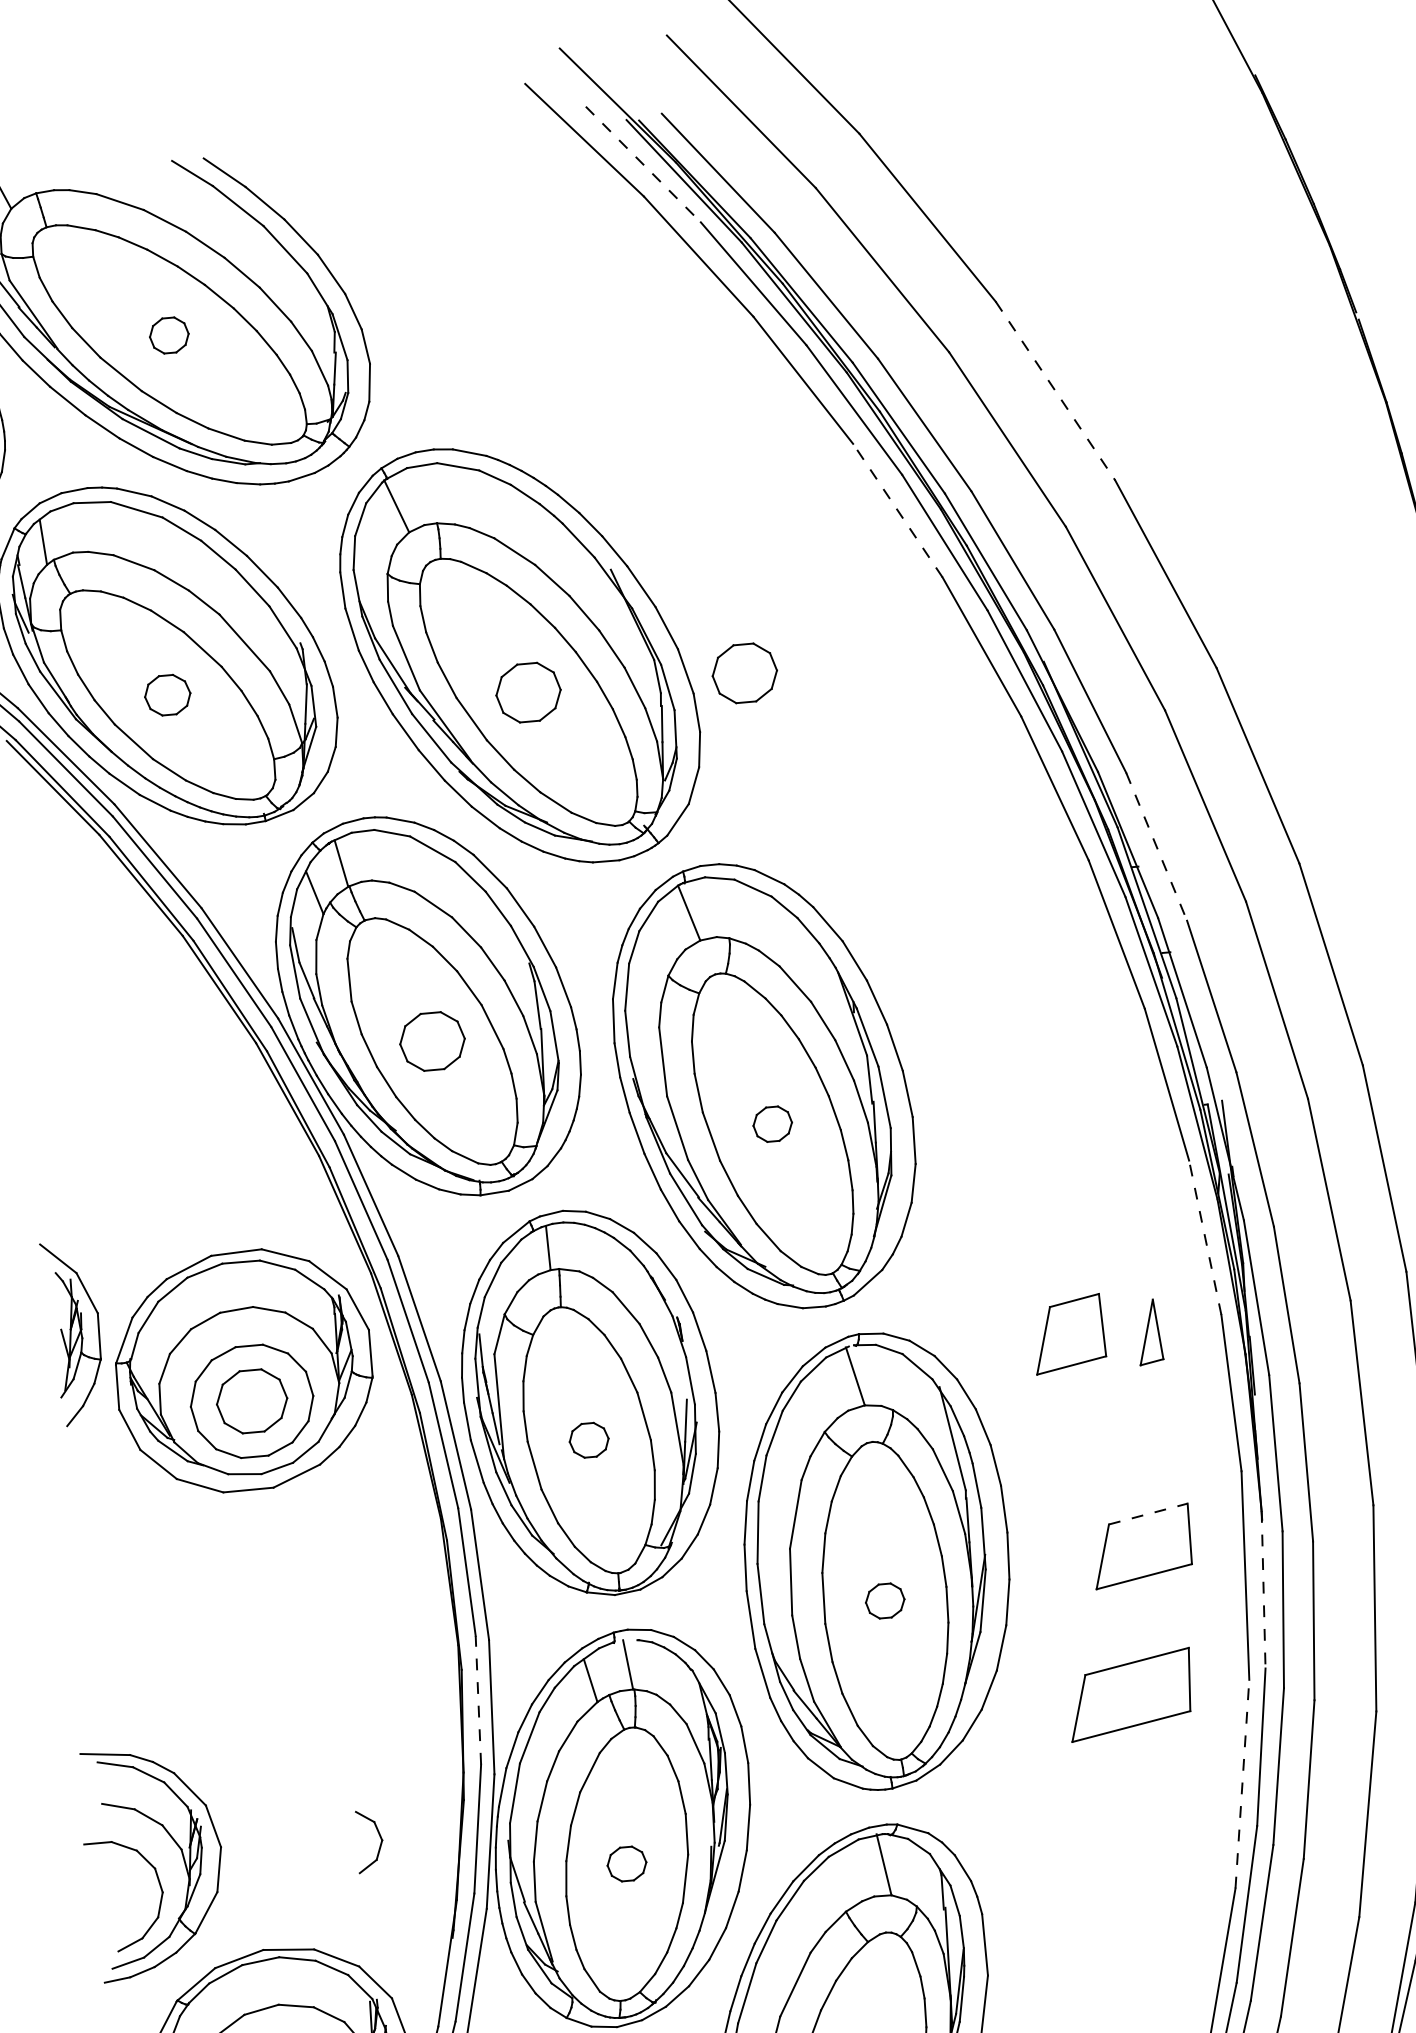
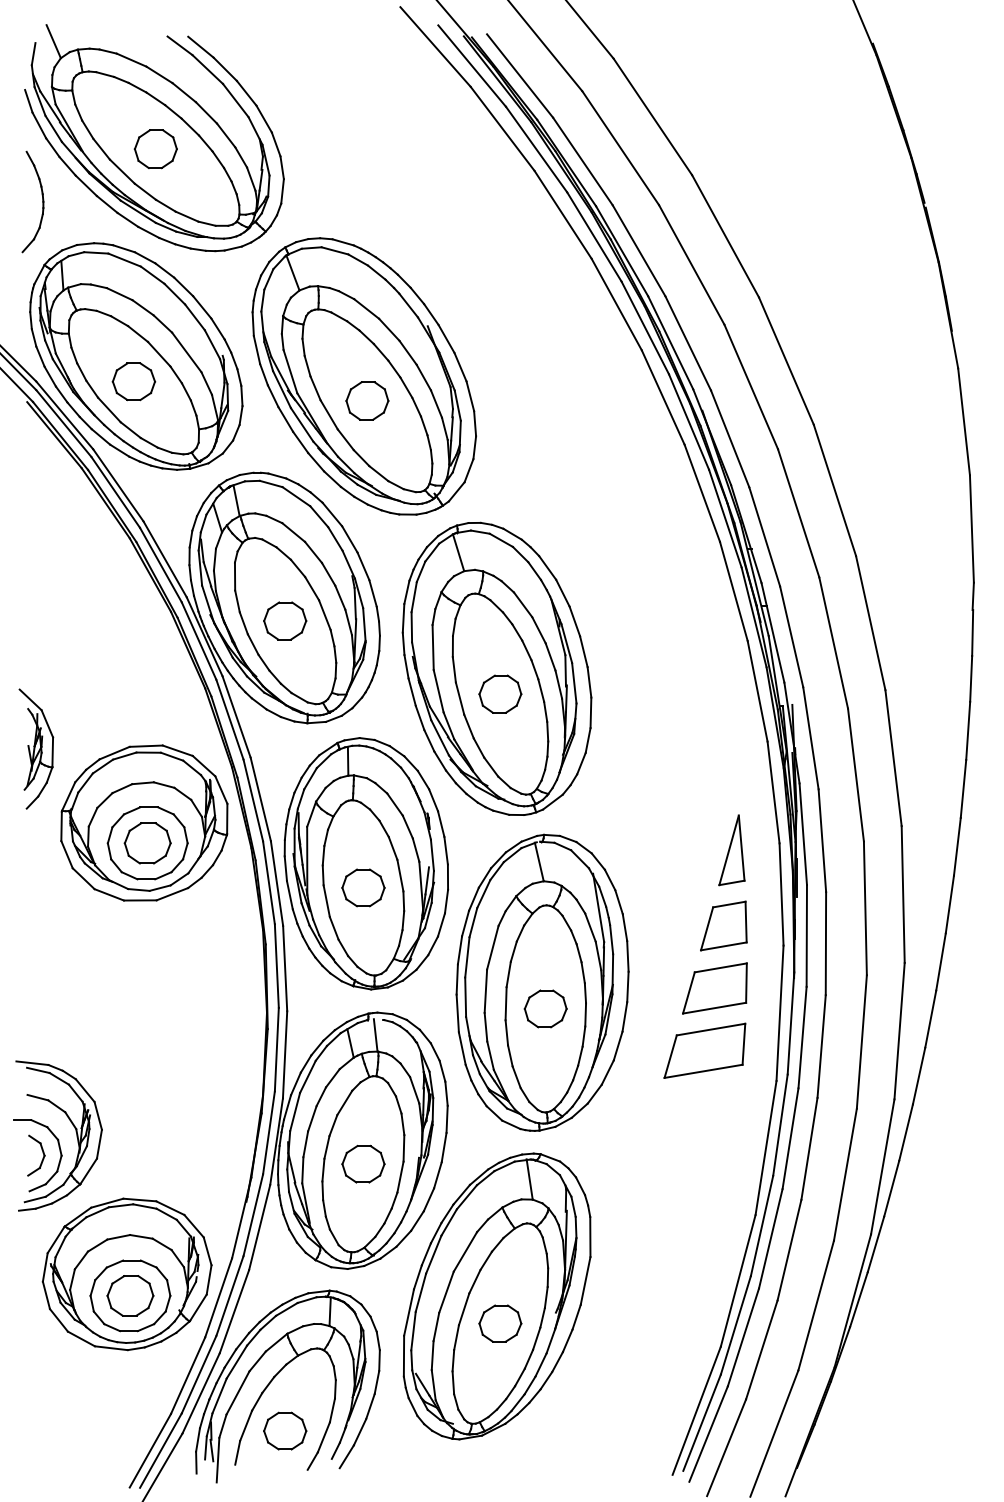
line: (643, 165) -> (472, 66), dashed -> solid
part: (168, 335) -> (155, 149), size x1.67
line: (1055, 391) -> (725, 236), dashed -> solid
line: (897, 510) -> (616, 304), dashed -> solid
part: (744, 672) -> (508, 400), removed
part: (166, 694) -> (133, 381), size x1.43
line: (1156, 846) -> (764, 536), dashed -> solid
part: (772, 1123) -> (500, 693), size x1.67
line: (1205, 1237) -> (773, 792), dashed -> solid
part: (73, 1332) -> (36, 748), moved
part: (1148, 1332) -> (731, 850), size x1.67
part: (1068, 1333) -> (723, 925), moved
part: (589, 1439) -> (363, 887), size x1.67
line: (1149, 1513) -> (721, 967), dashed -> solid
line: (1262, 1589) -> (790, 1023), dashed -> solid
part: (884, 1600) -> (545, 1008), size x1.67
part: (1129, 1694) -> (704, 1050), moved
line: (477, 1700) -> (276, 1049), dashed -> solid
line: (1243, 1783) -> (766, 1147), dashed -> solid
part: (378, 1837) -> (42, 1153), moved
part: (626, 1863) -> (363, 1163), size x1.67

